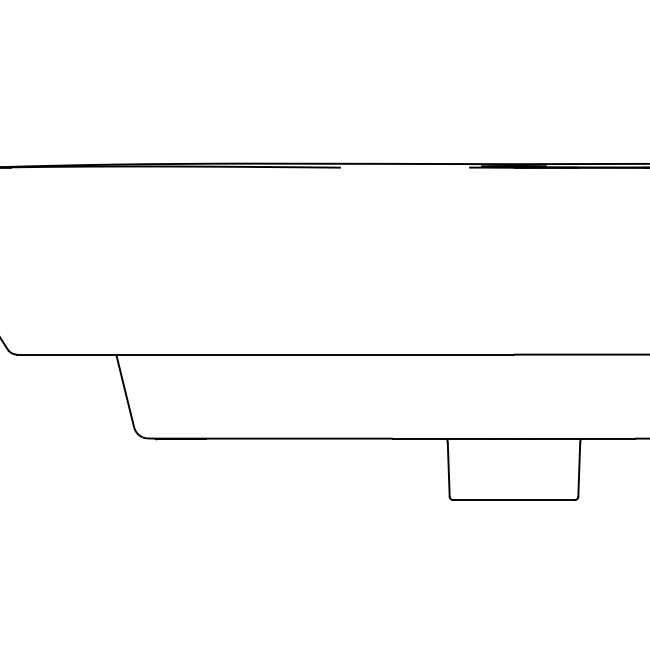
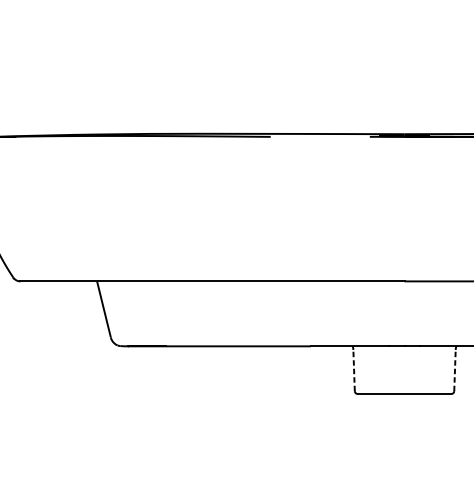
line: (448, 469) -> (353, 370), solid -> dashed
line: (579, 469) -> (455, 370), solid -> dashed

